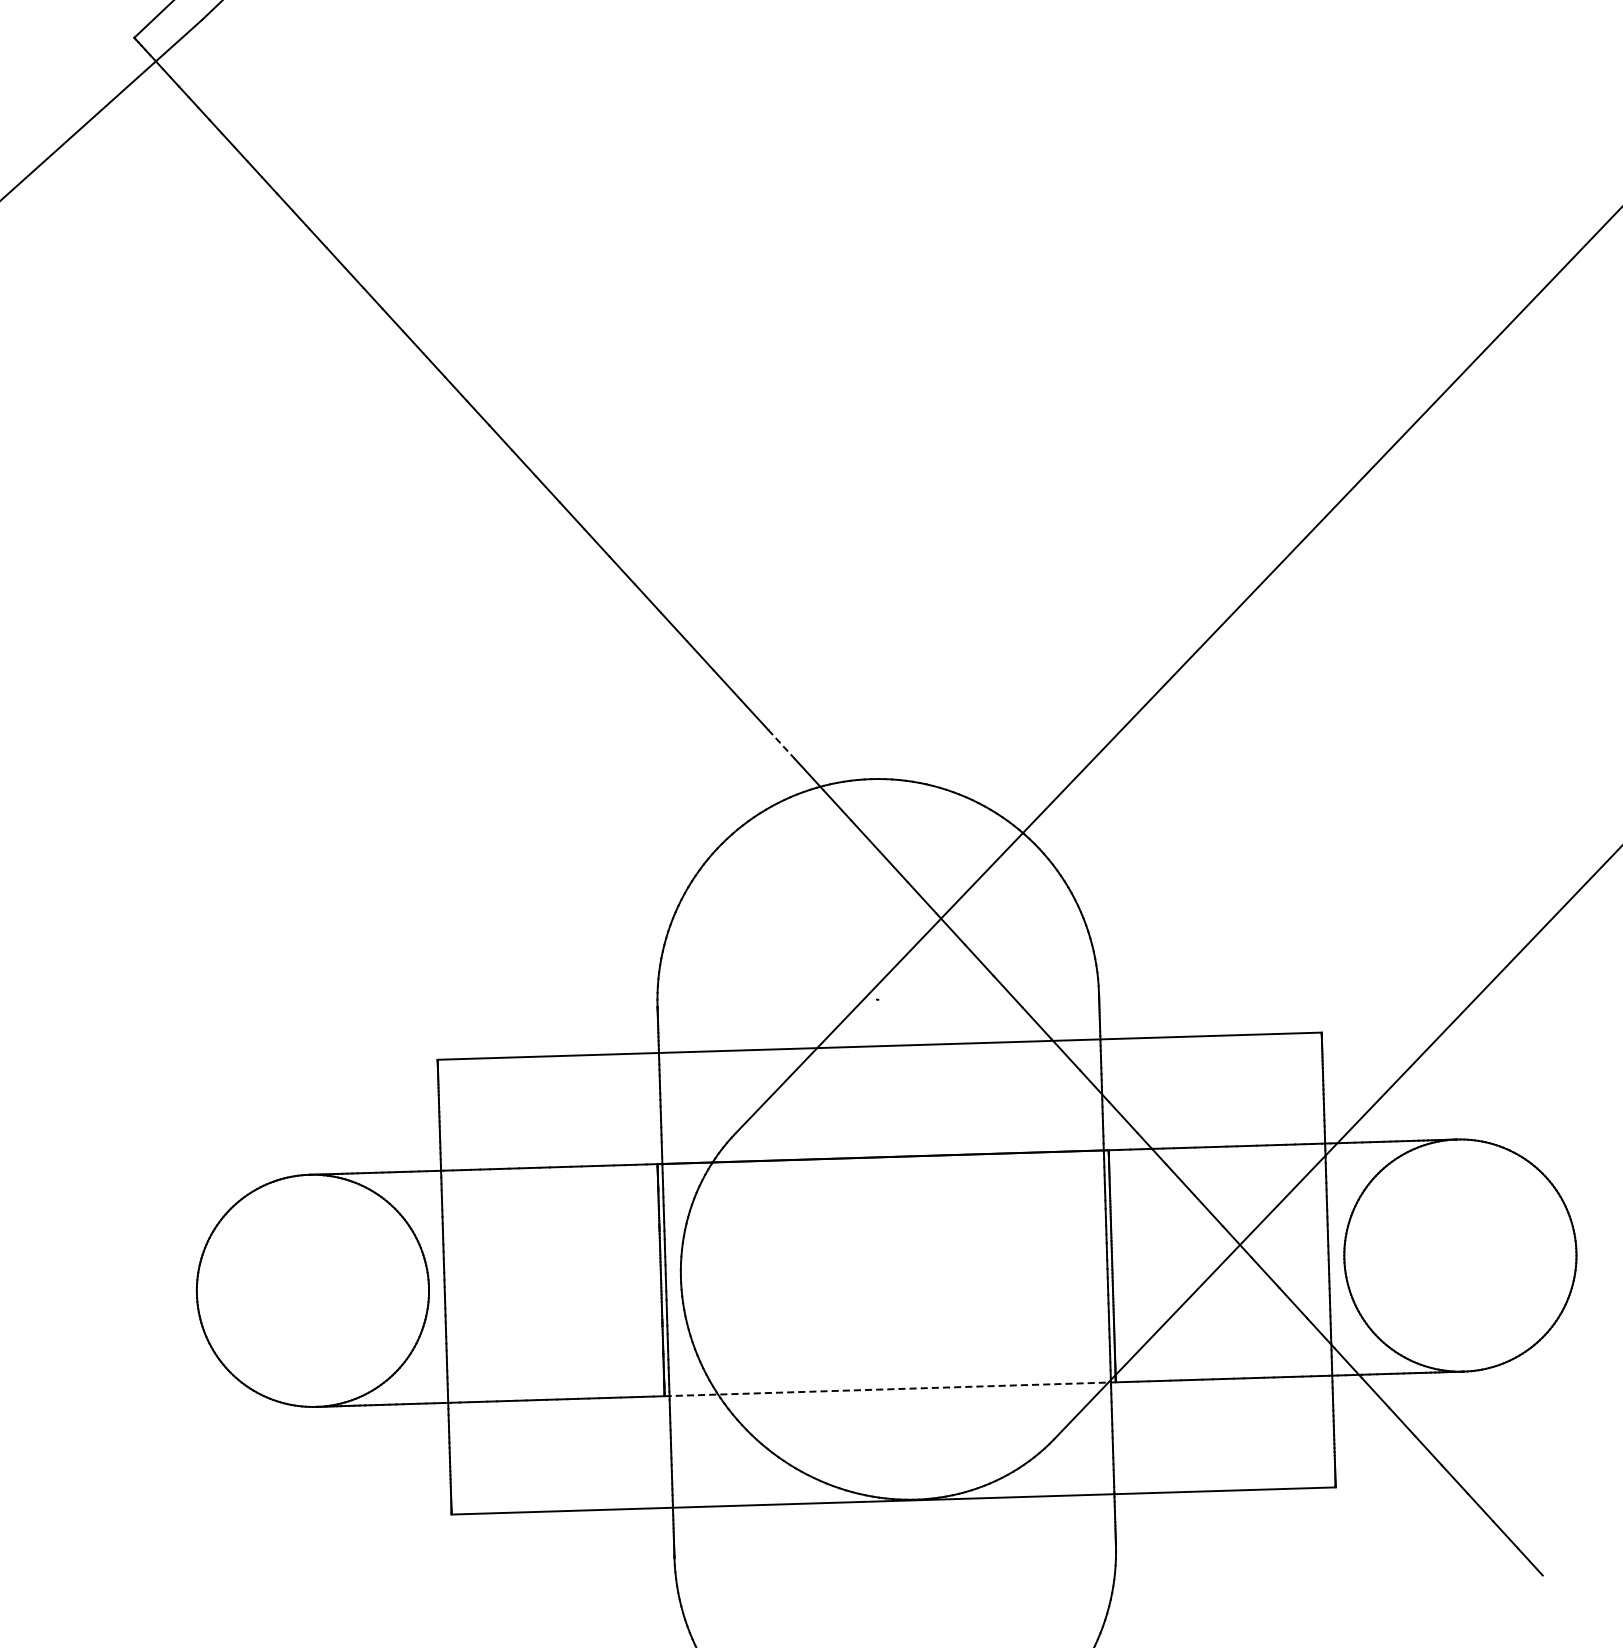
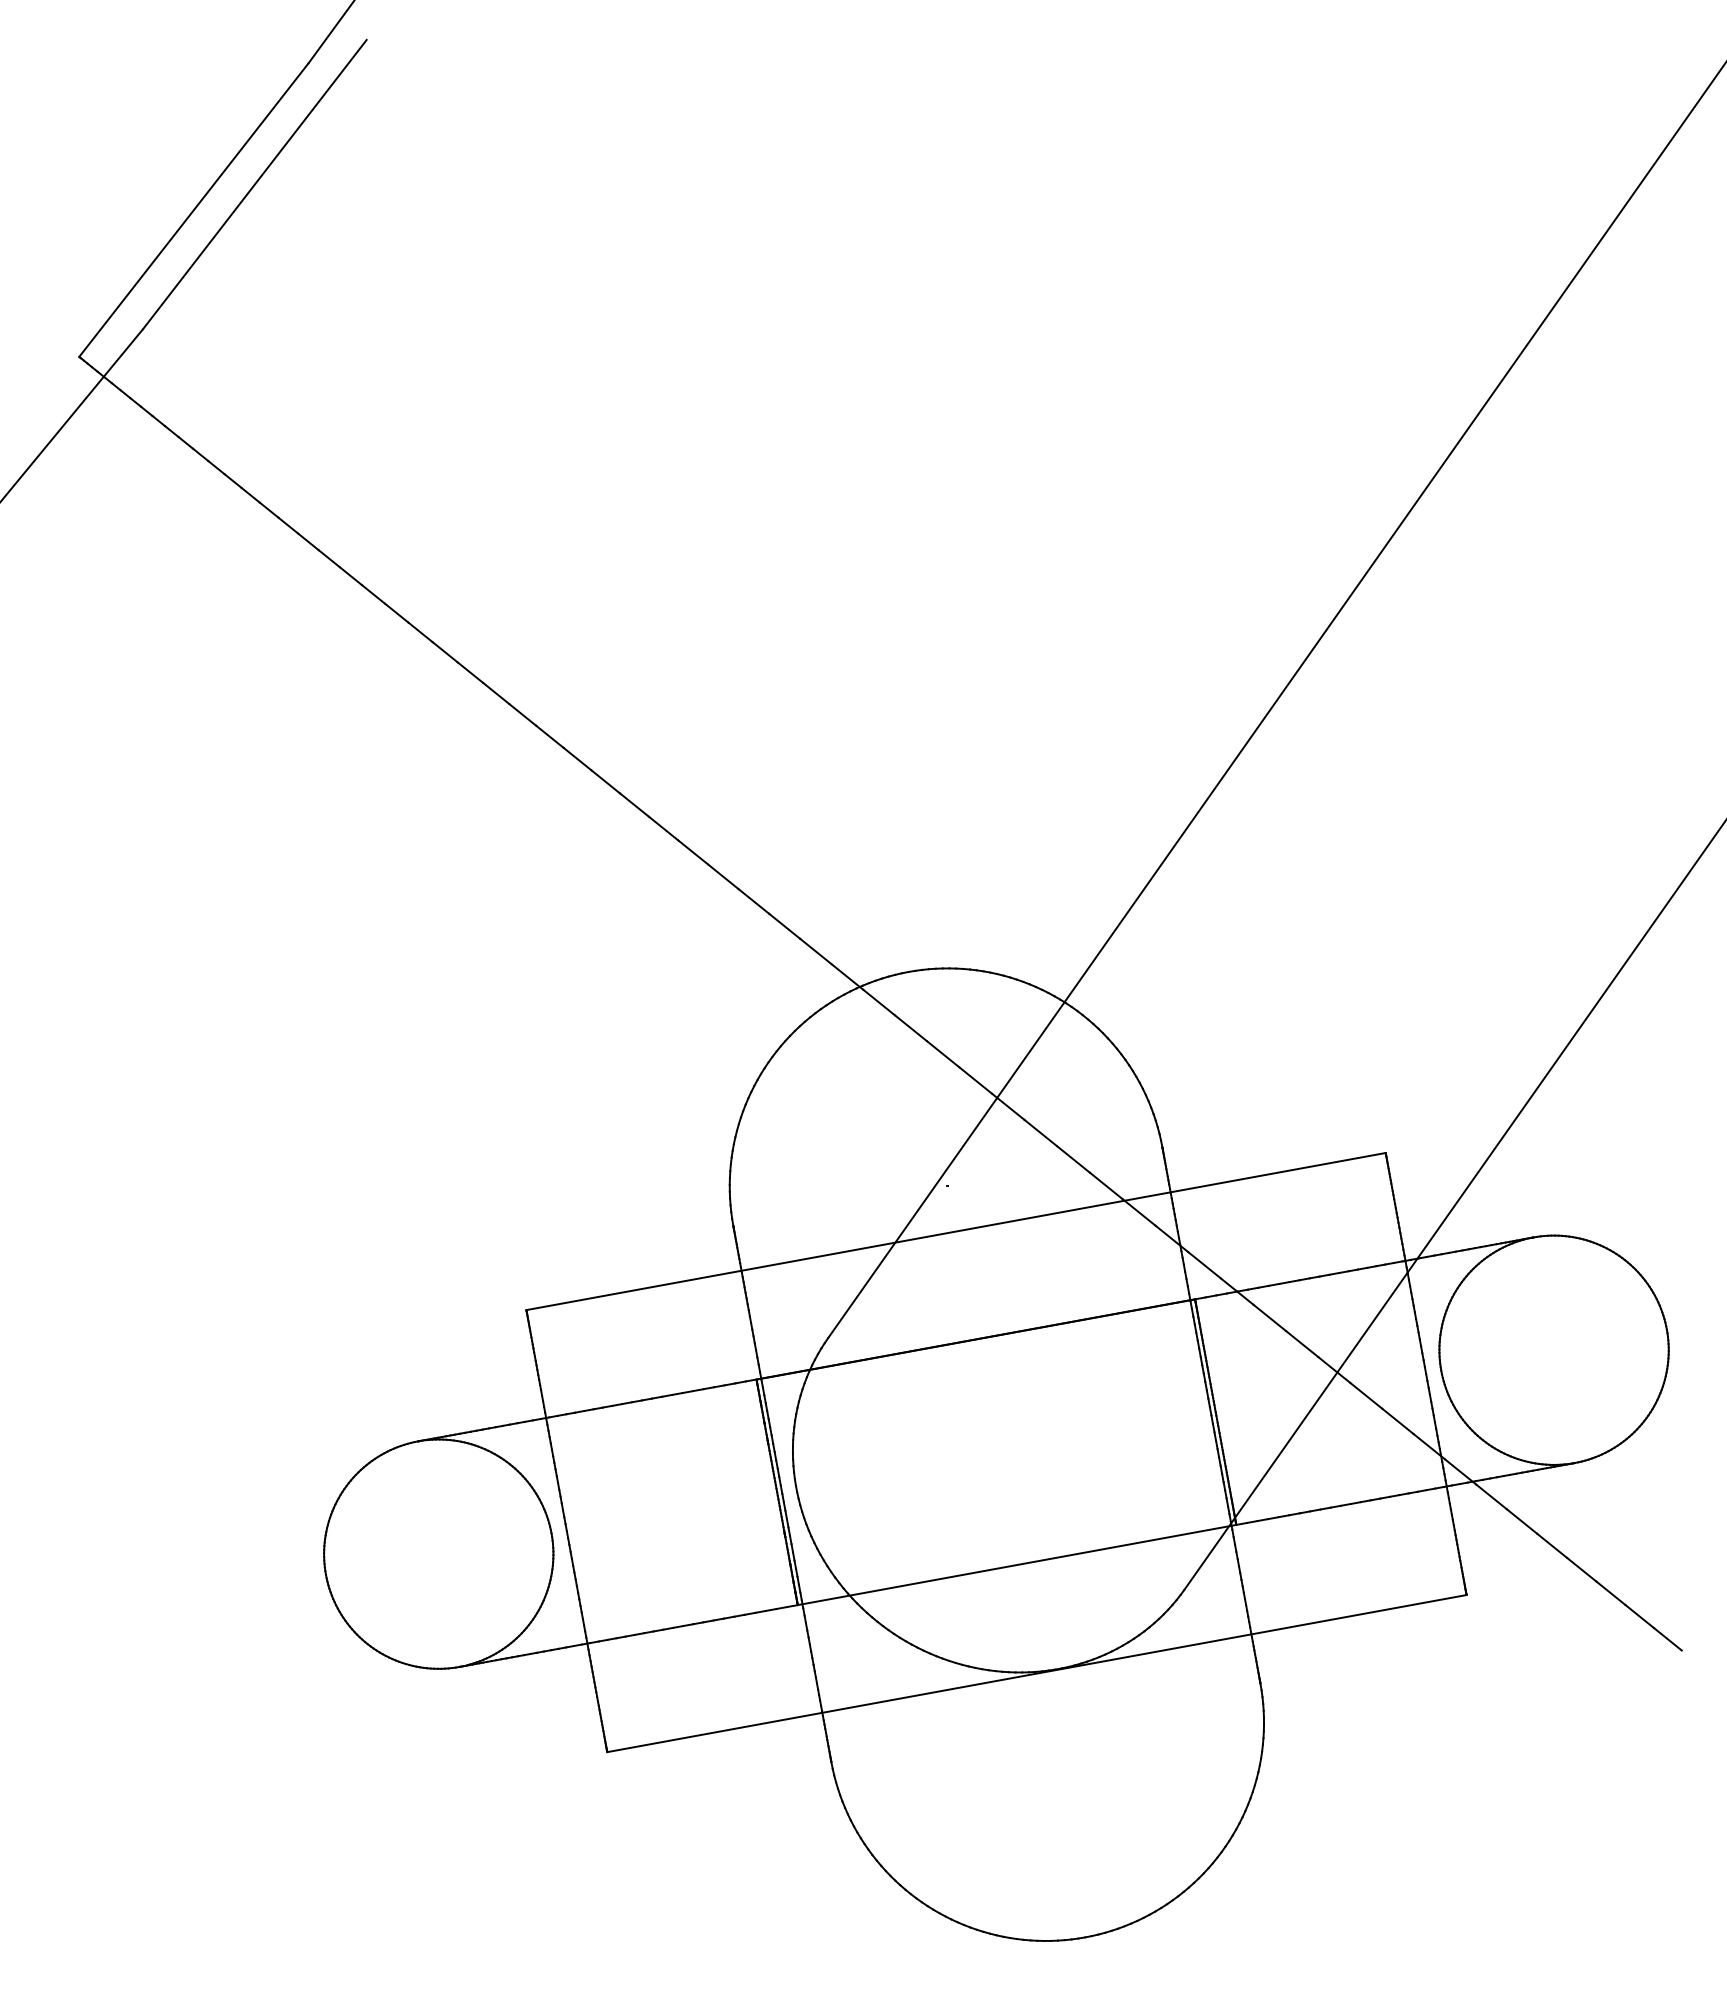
line: (781, 744) -> (815, 951), dashed -> solid
line: (890, 1389) -> (1017, 1565), dashed -> solid

